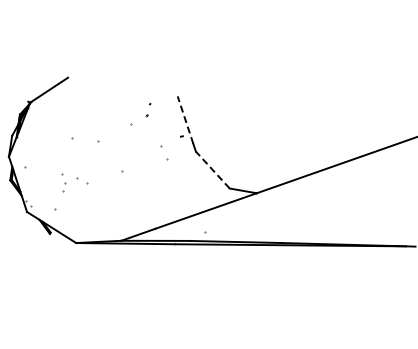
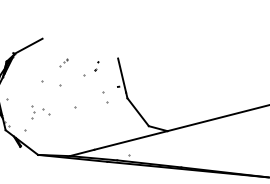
part: (100, 109) -> (63, 62), added
line: (185, 120) -> (122, 75), dashed -> solid
line: (212, 169) -> (137, 111), dashed -> solid

